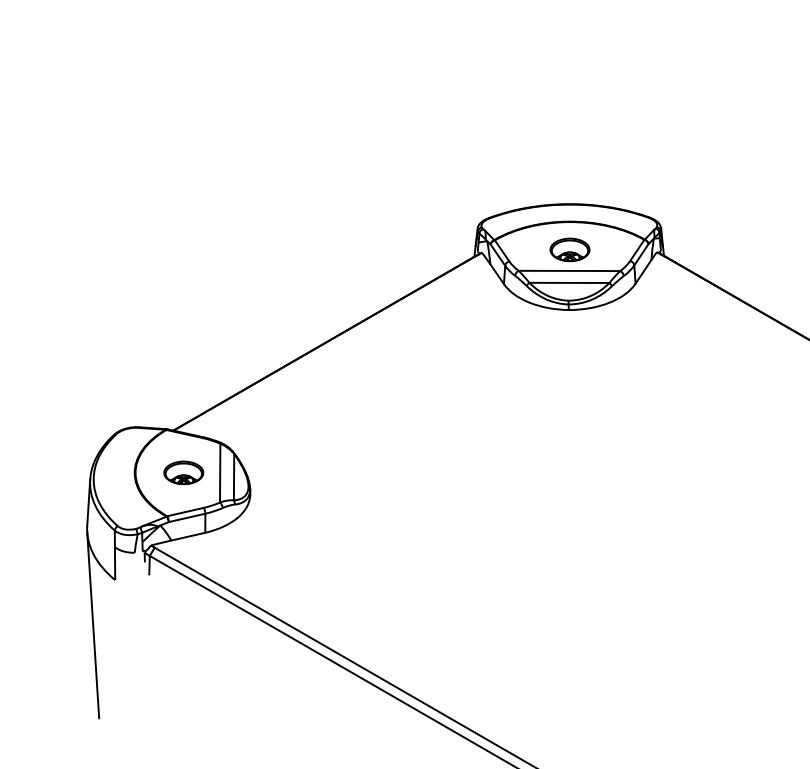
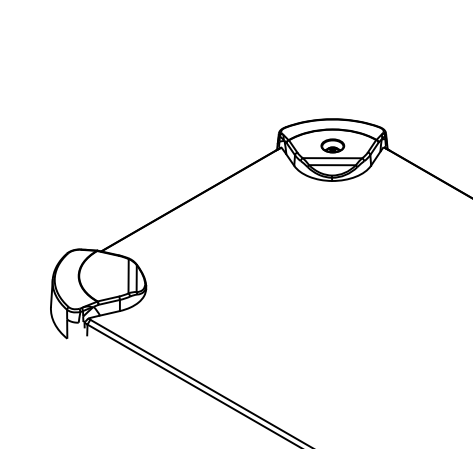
part: (184, 471) -> (107, 275), removed
line: (91, 624) -> (53, 364), removed

